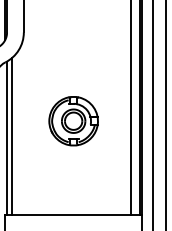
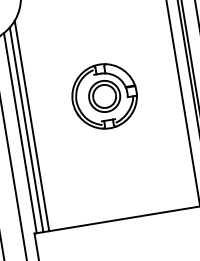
line: (16, 134) -> (32, 126), added

